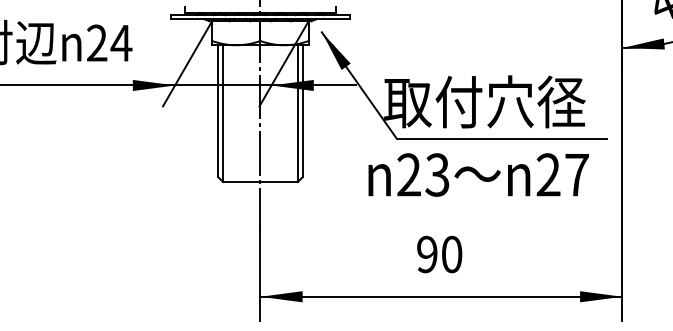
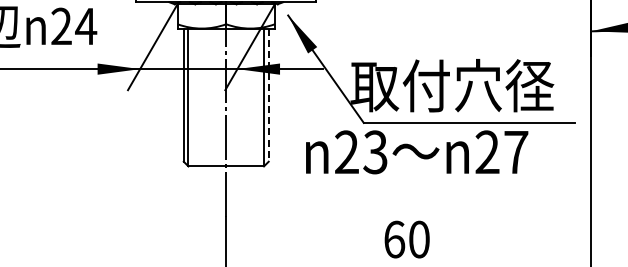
line: (302, 111) -> (268, 95), solid -> dashed
text: (478, 174) -> (416, 151), moved
text: (427, 254) -> (394, 239), 90 -> 60

